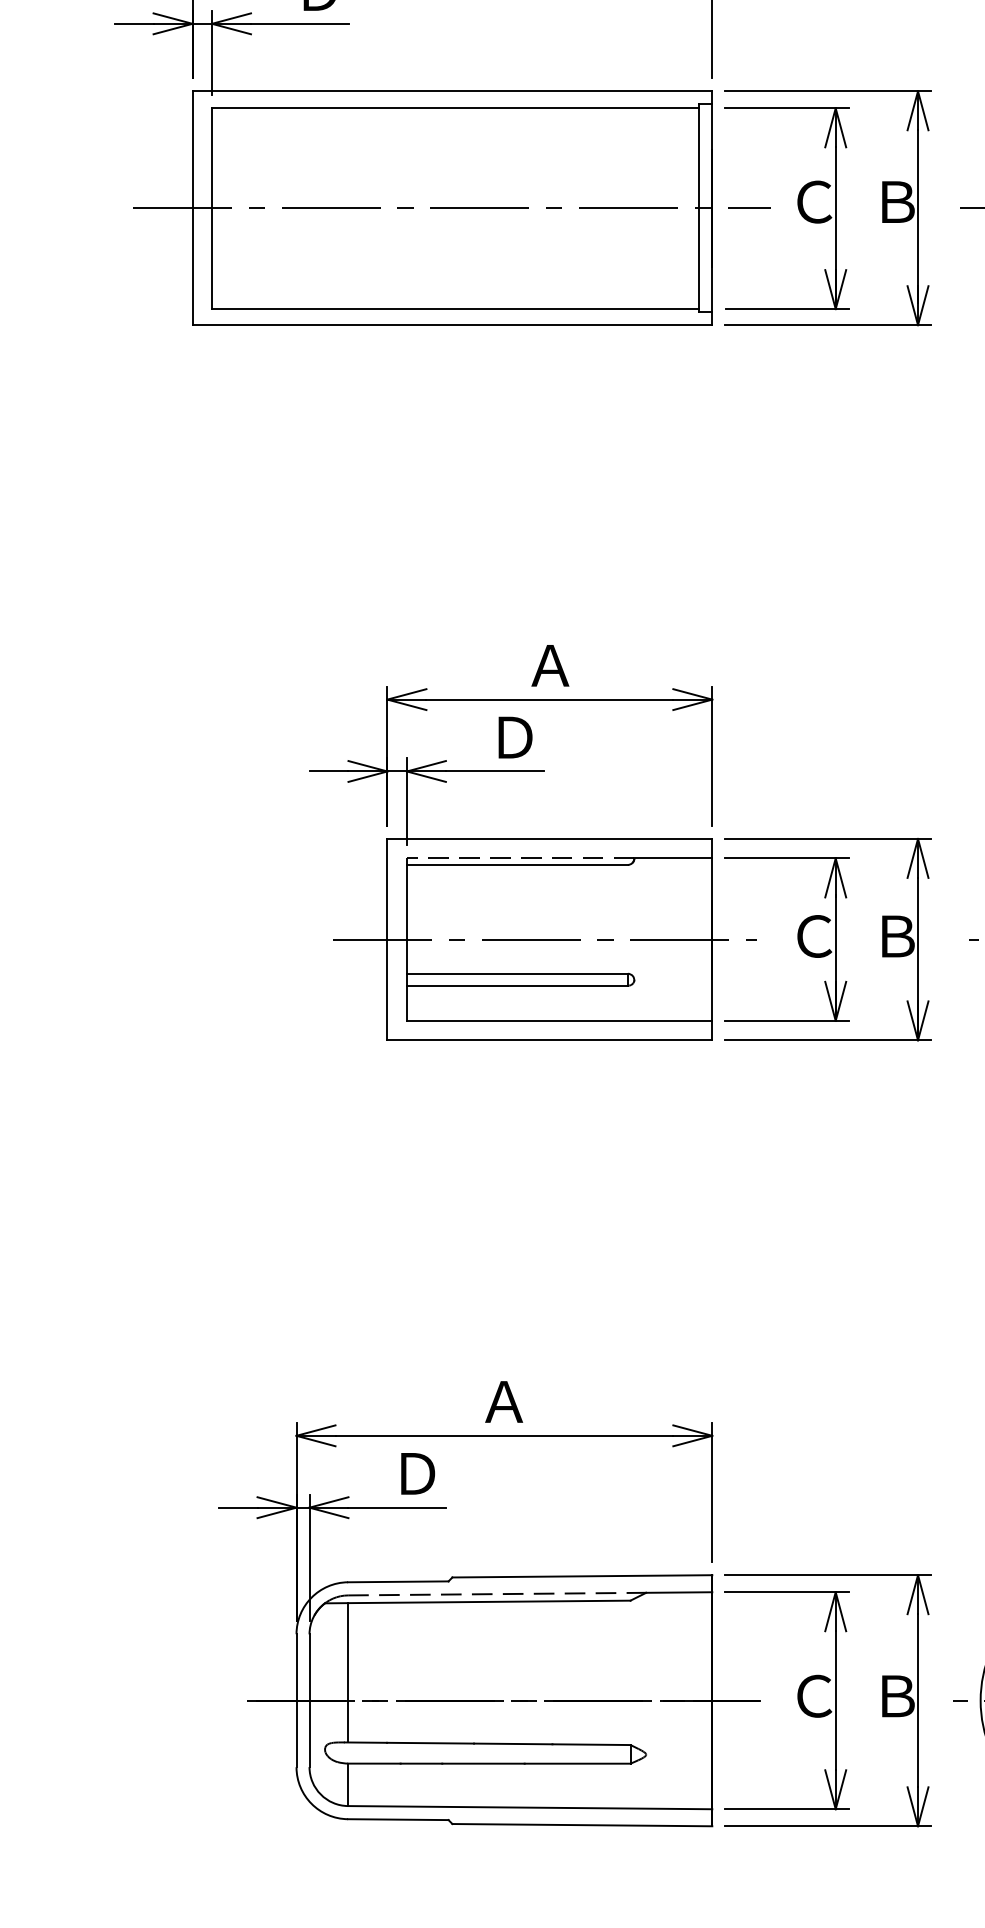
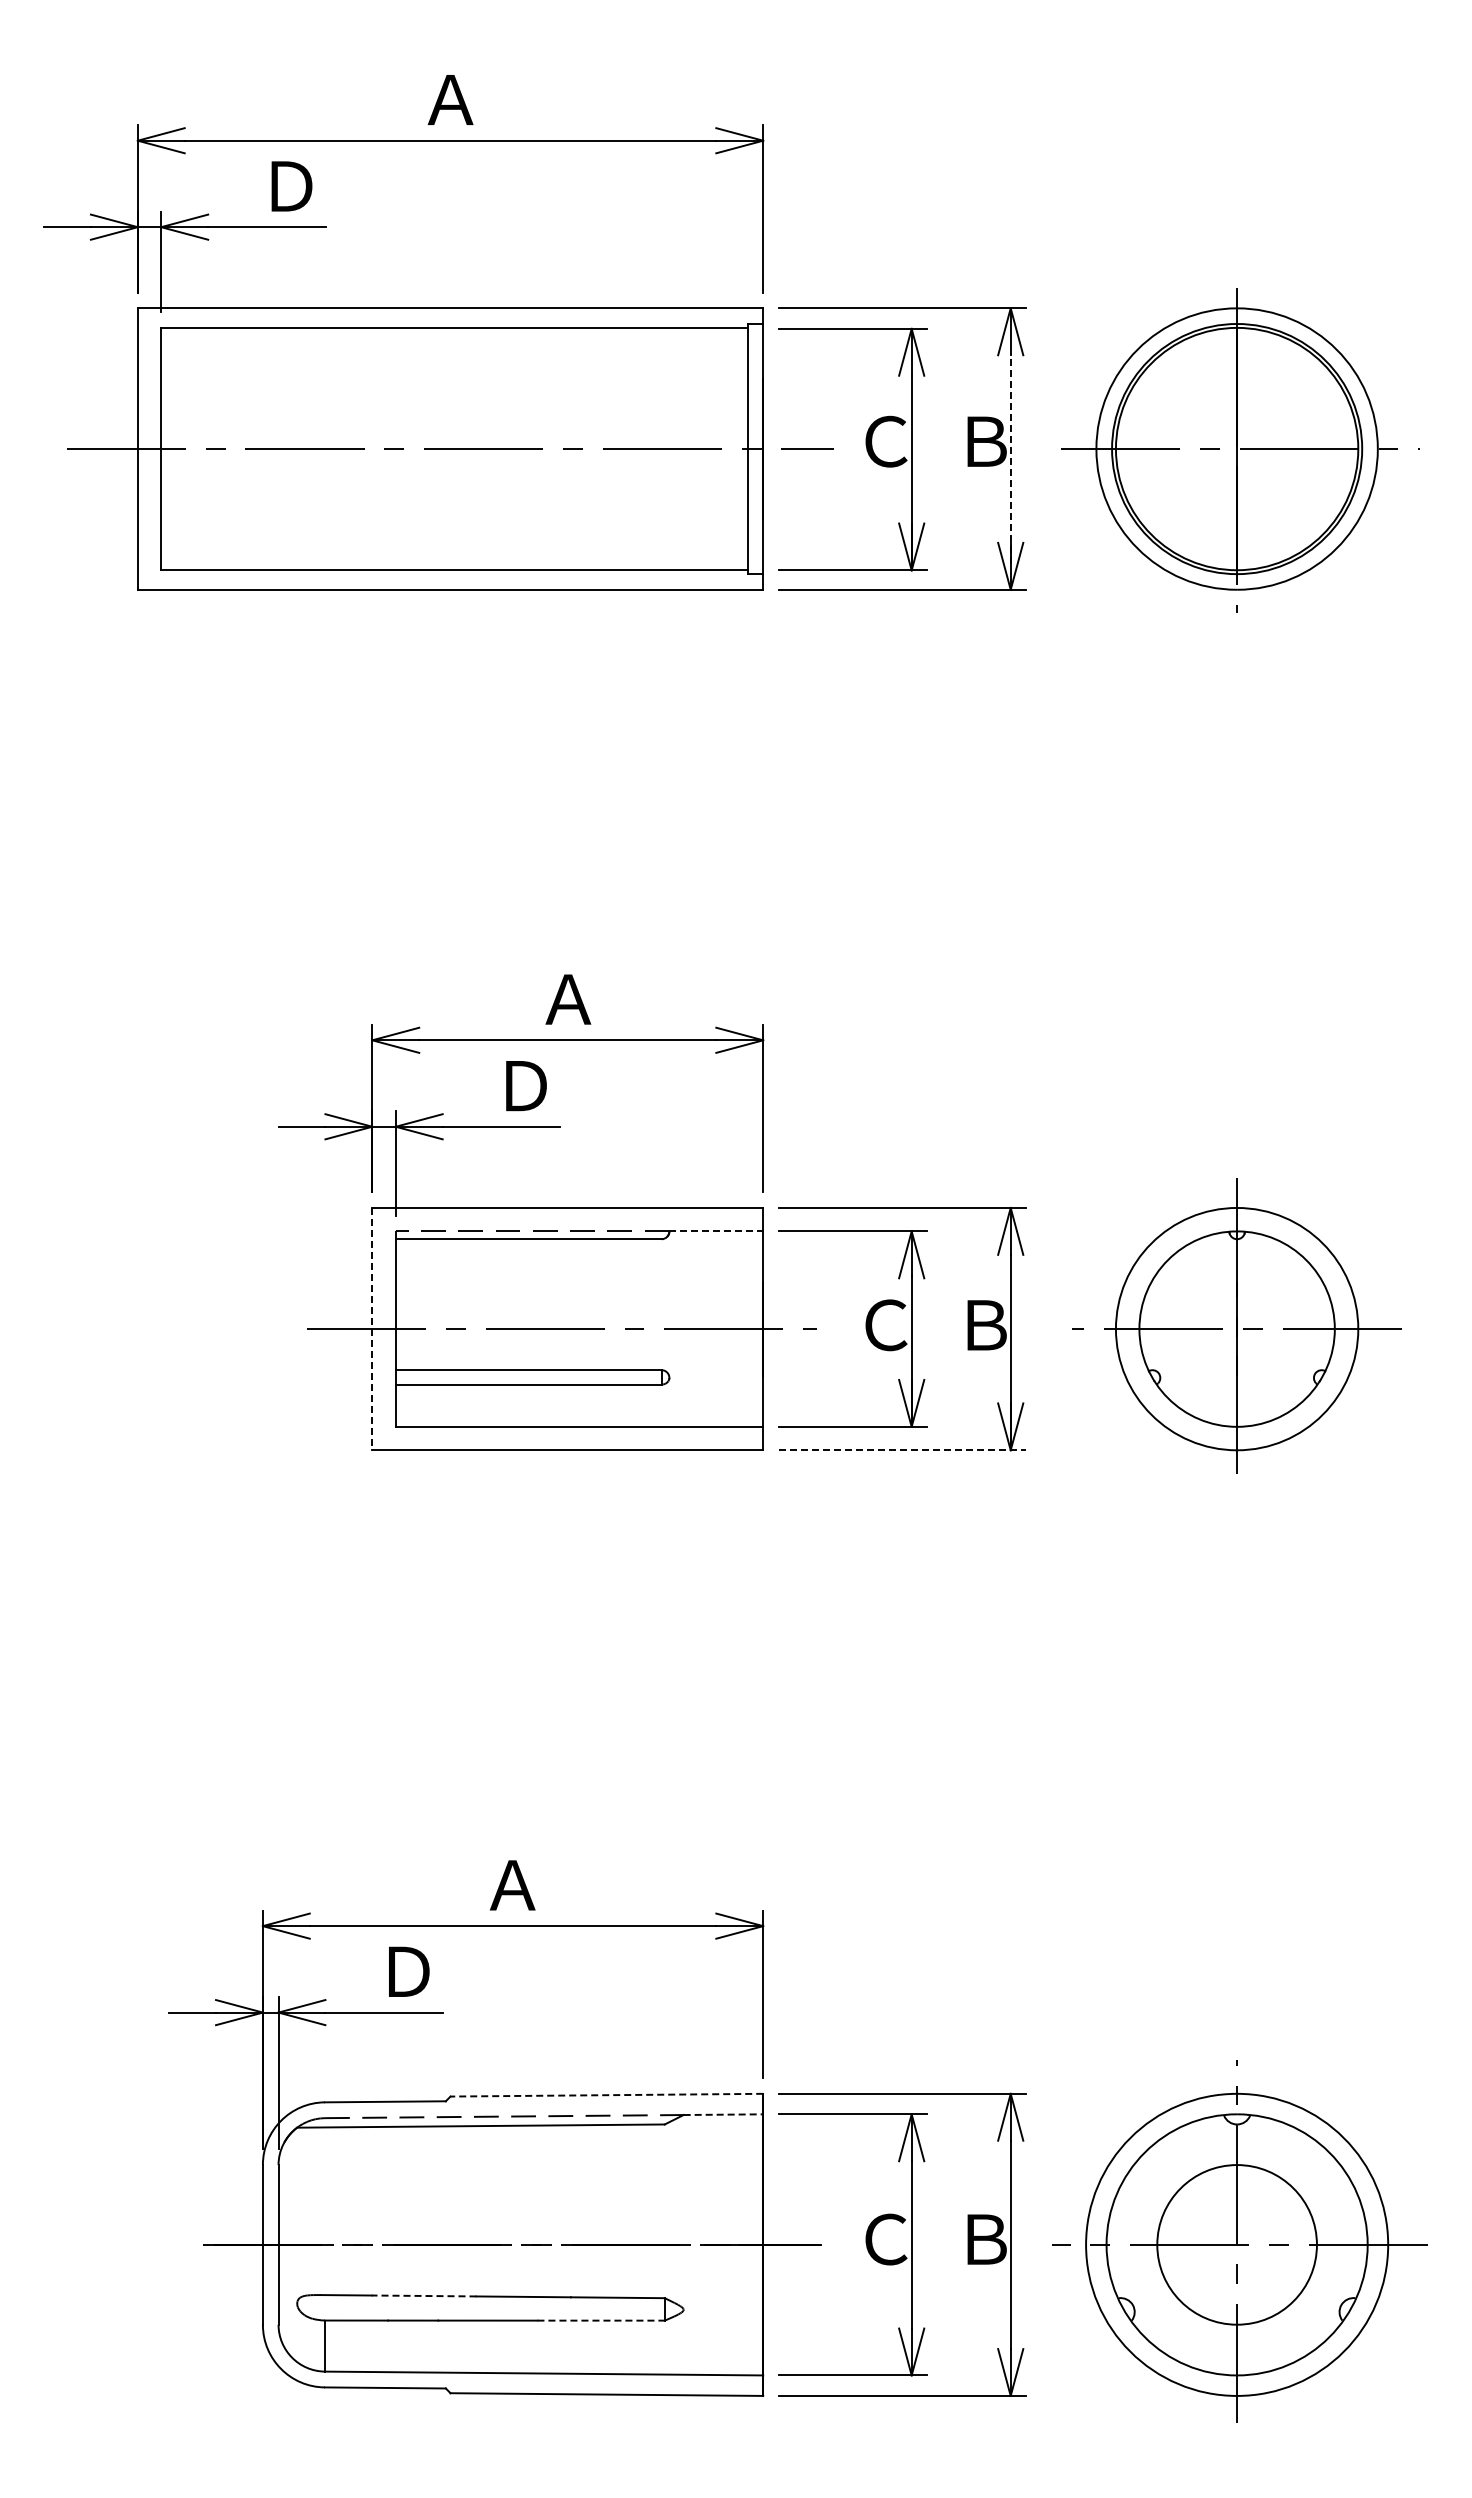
line: (917, 216) -> (1010, 458), solid -> dashed
line: (673, 858) -> (716, 1231), solid -> dashed
line: (387, 939) -> (372, 1329), solid -> dashed
line: (828, 1040) -> (902, 1450), solid -> dashed
line: (582, 1576) -> (606, 2095), solid -> dashed
line: (679, 1592) -> (723, 2114), solid -> dashed
line: (348, 1672) -> (325, 2211), removed
line: (429, 1742) -> (423, 2295), solid -> dashed
line: (577, 1763) -> (601, 2320), solid -> dashed

